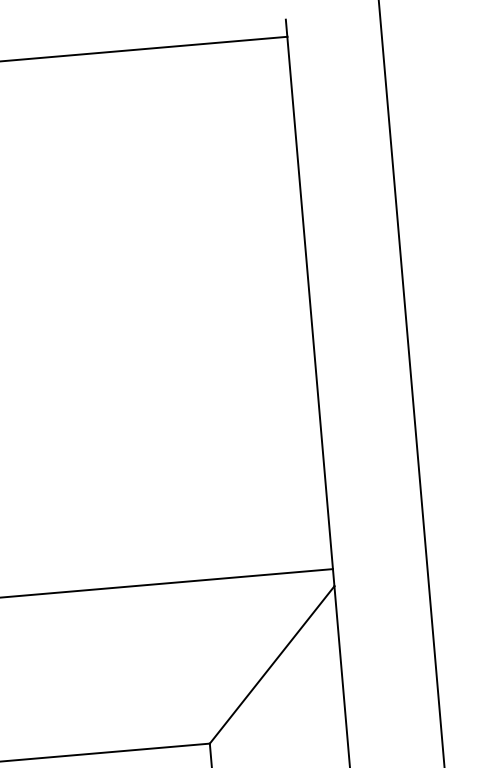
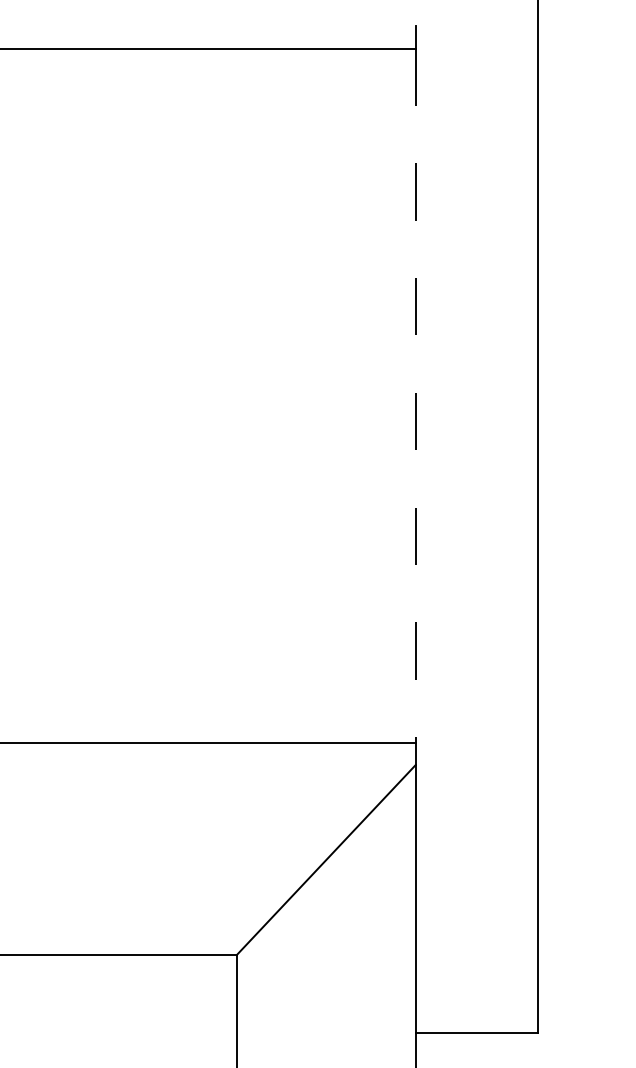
line: (310, 303) -> (415, 396), solid -> dashed

